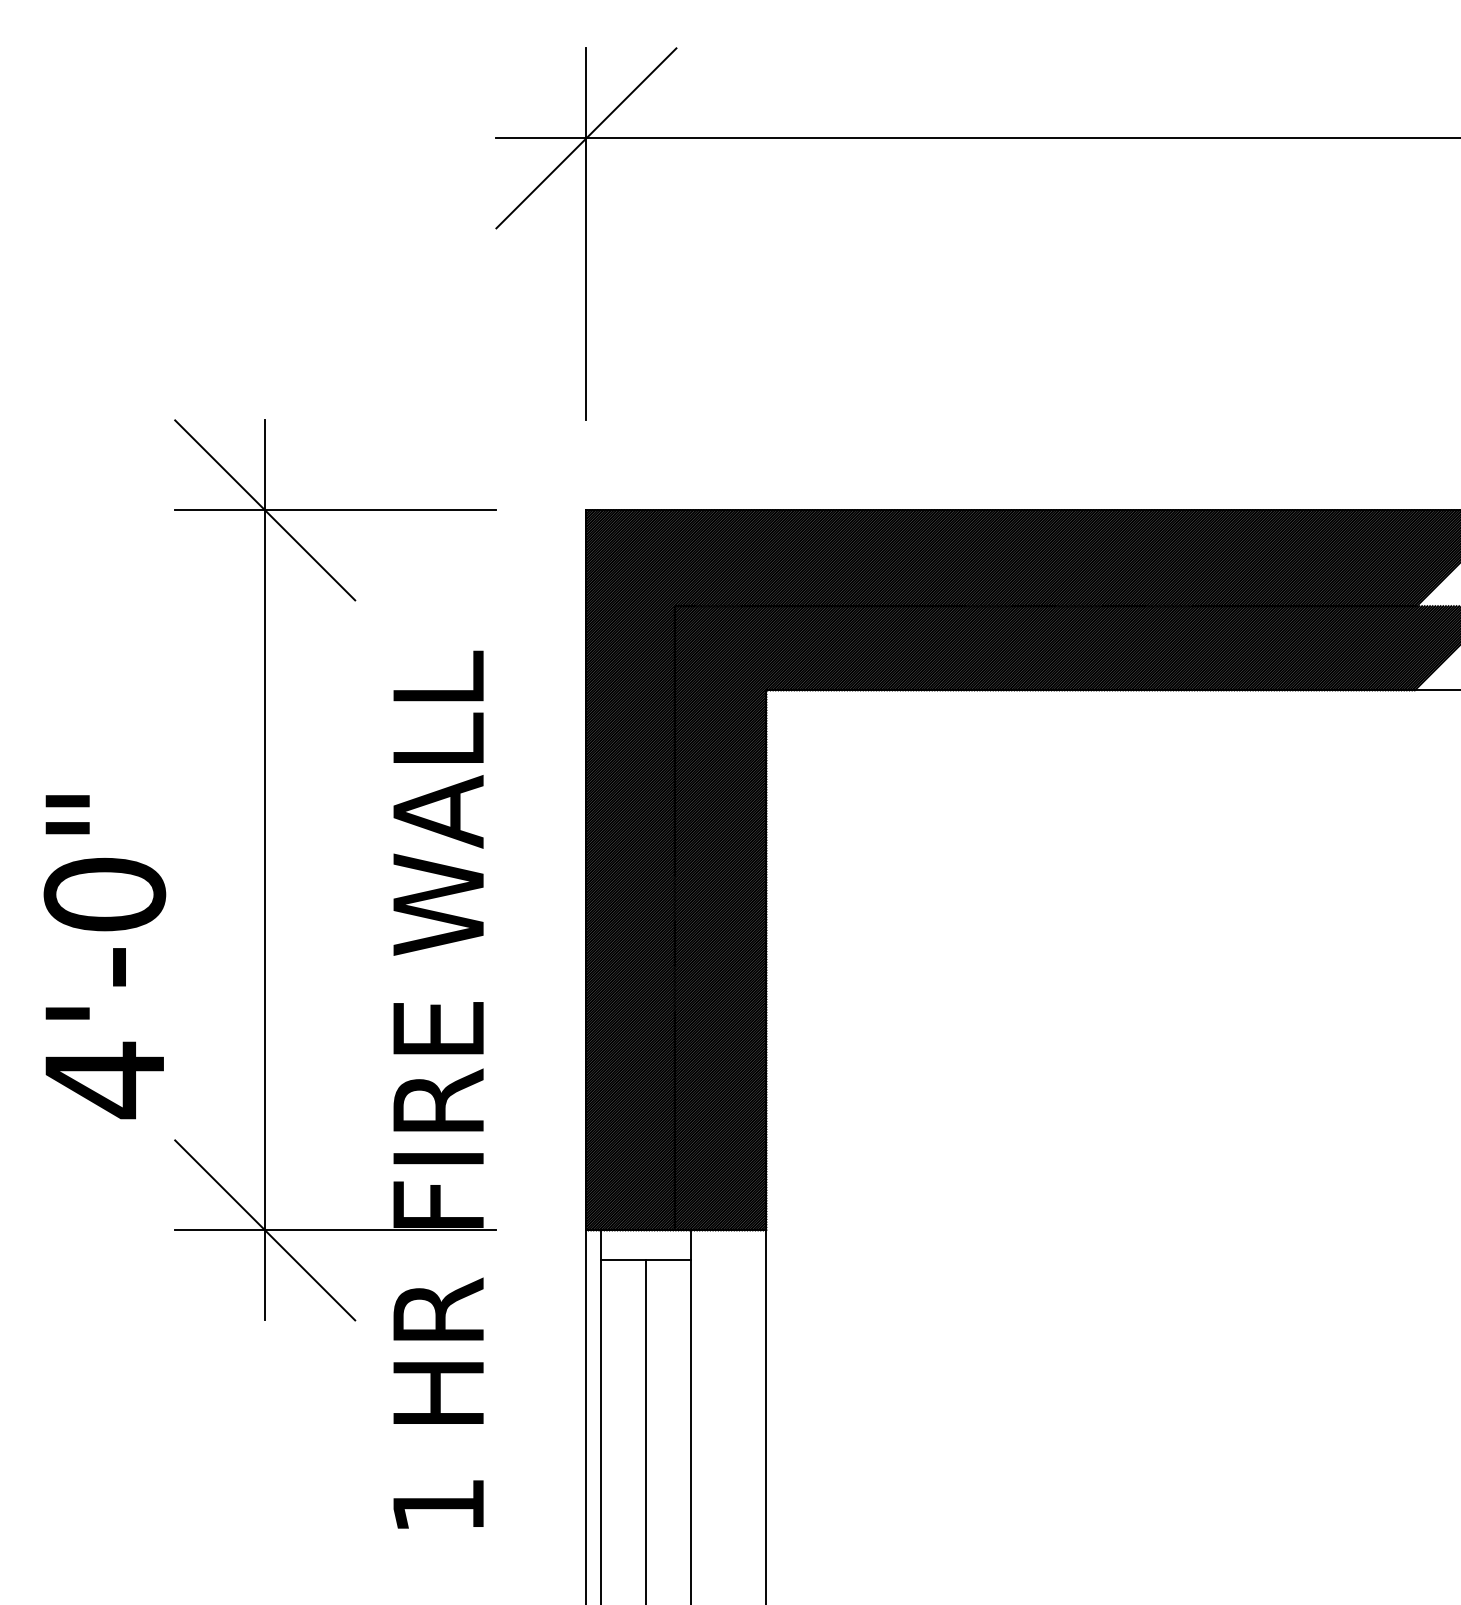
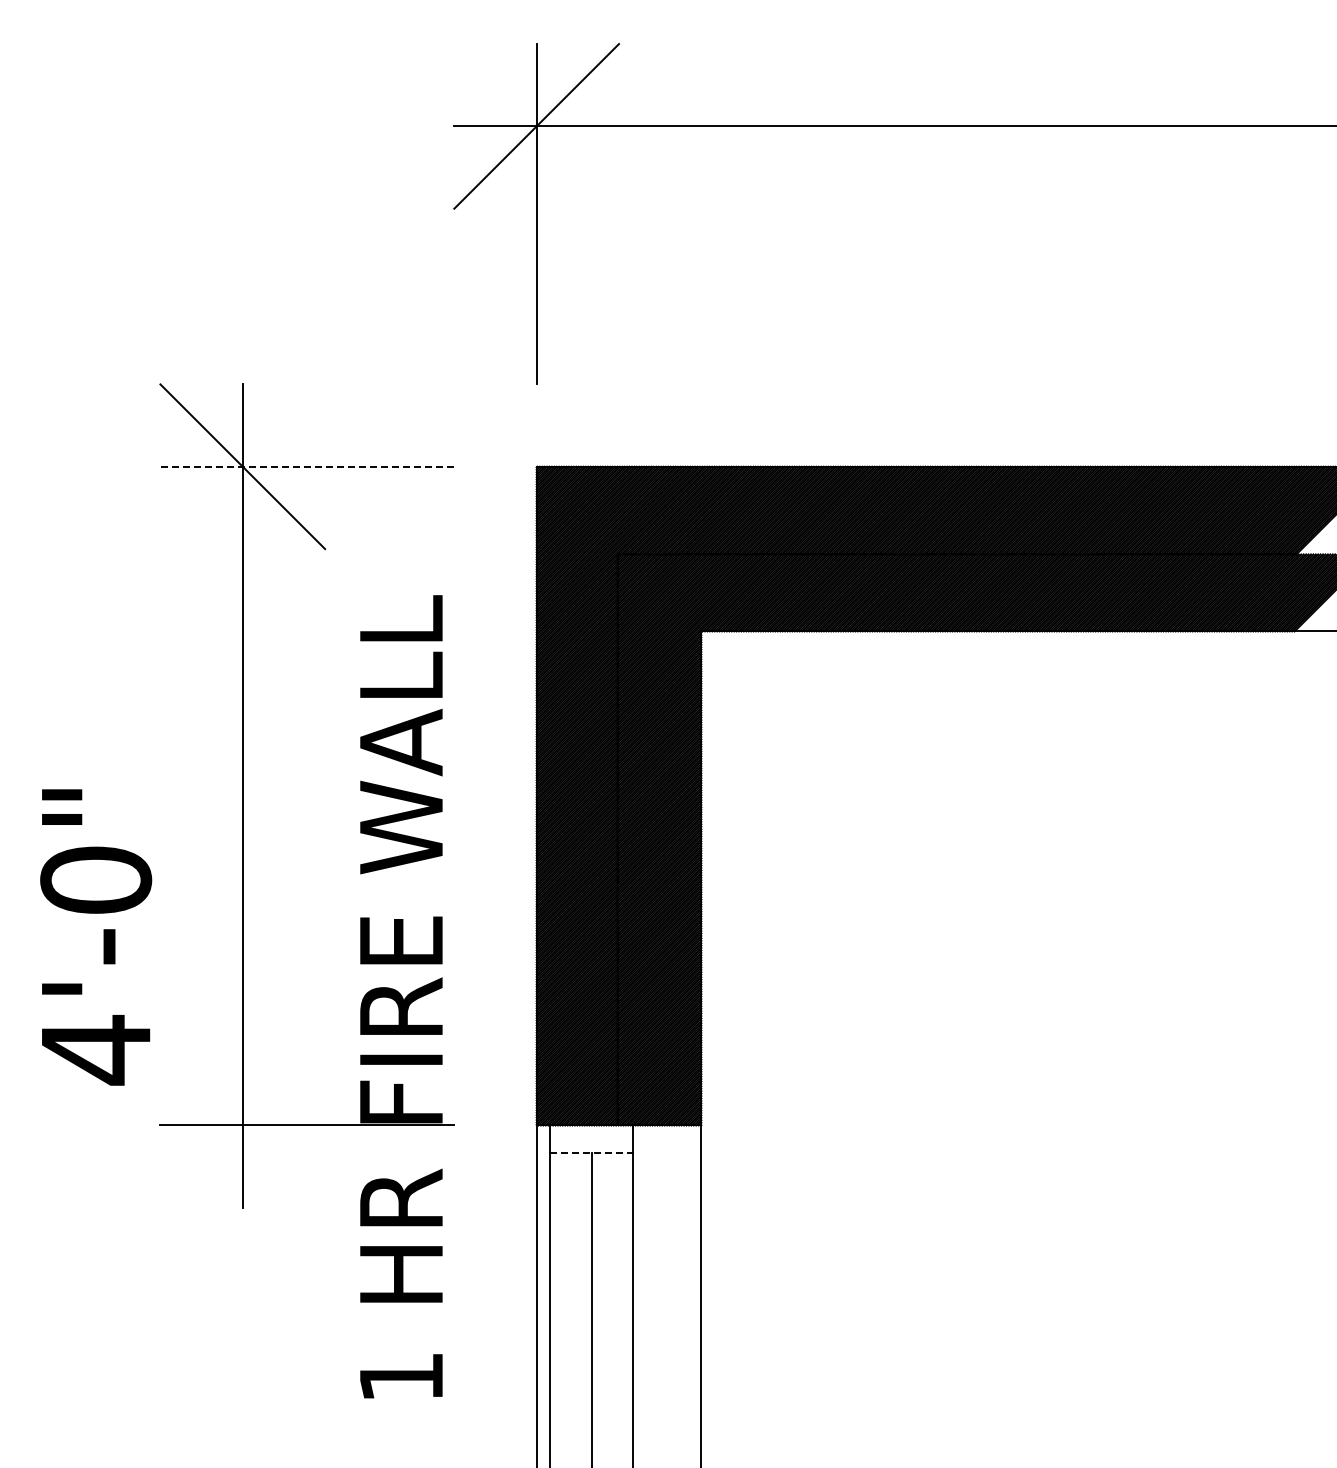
line: (335, 510) -> (307, 466), solid -> dashed
text: (105, 957) -> (96, 937), moved
line: (264, 1230) -> (242, 1125), removed
line: (647, 1259) -> (592, 1152), solid -> dashed

